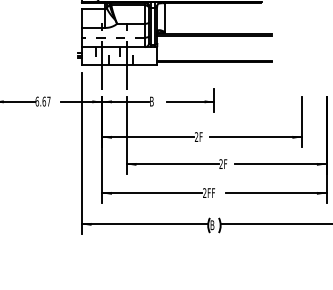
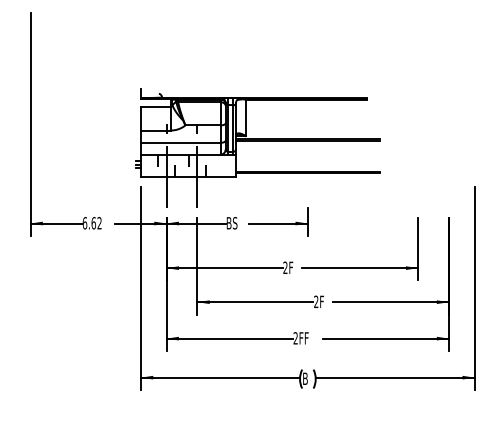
line: (113, 37) -> (180, 142), dashed -> solid
text: (48, 101) -> (99, 223), 6.67 -> 6.62
text: (156, 101) -> (234, 223), B -> BS

